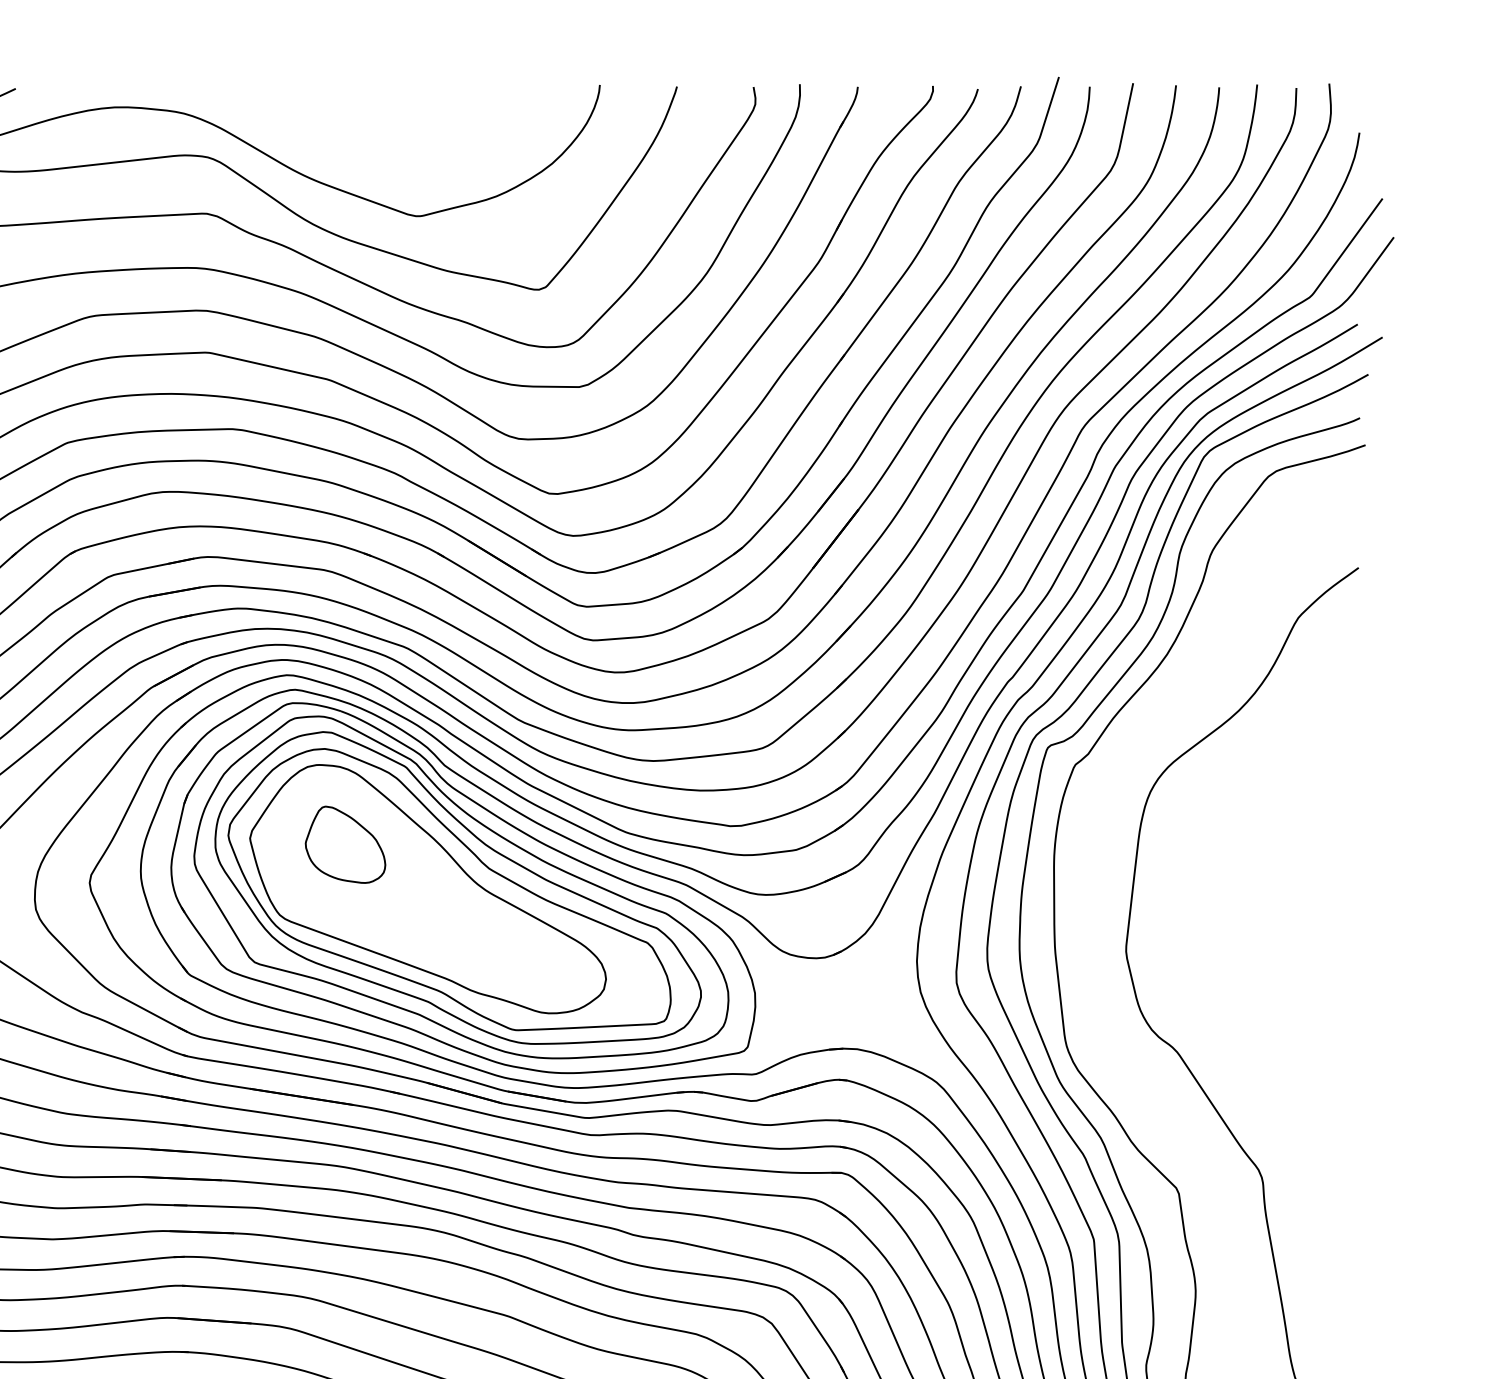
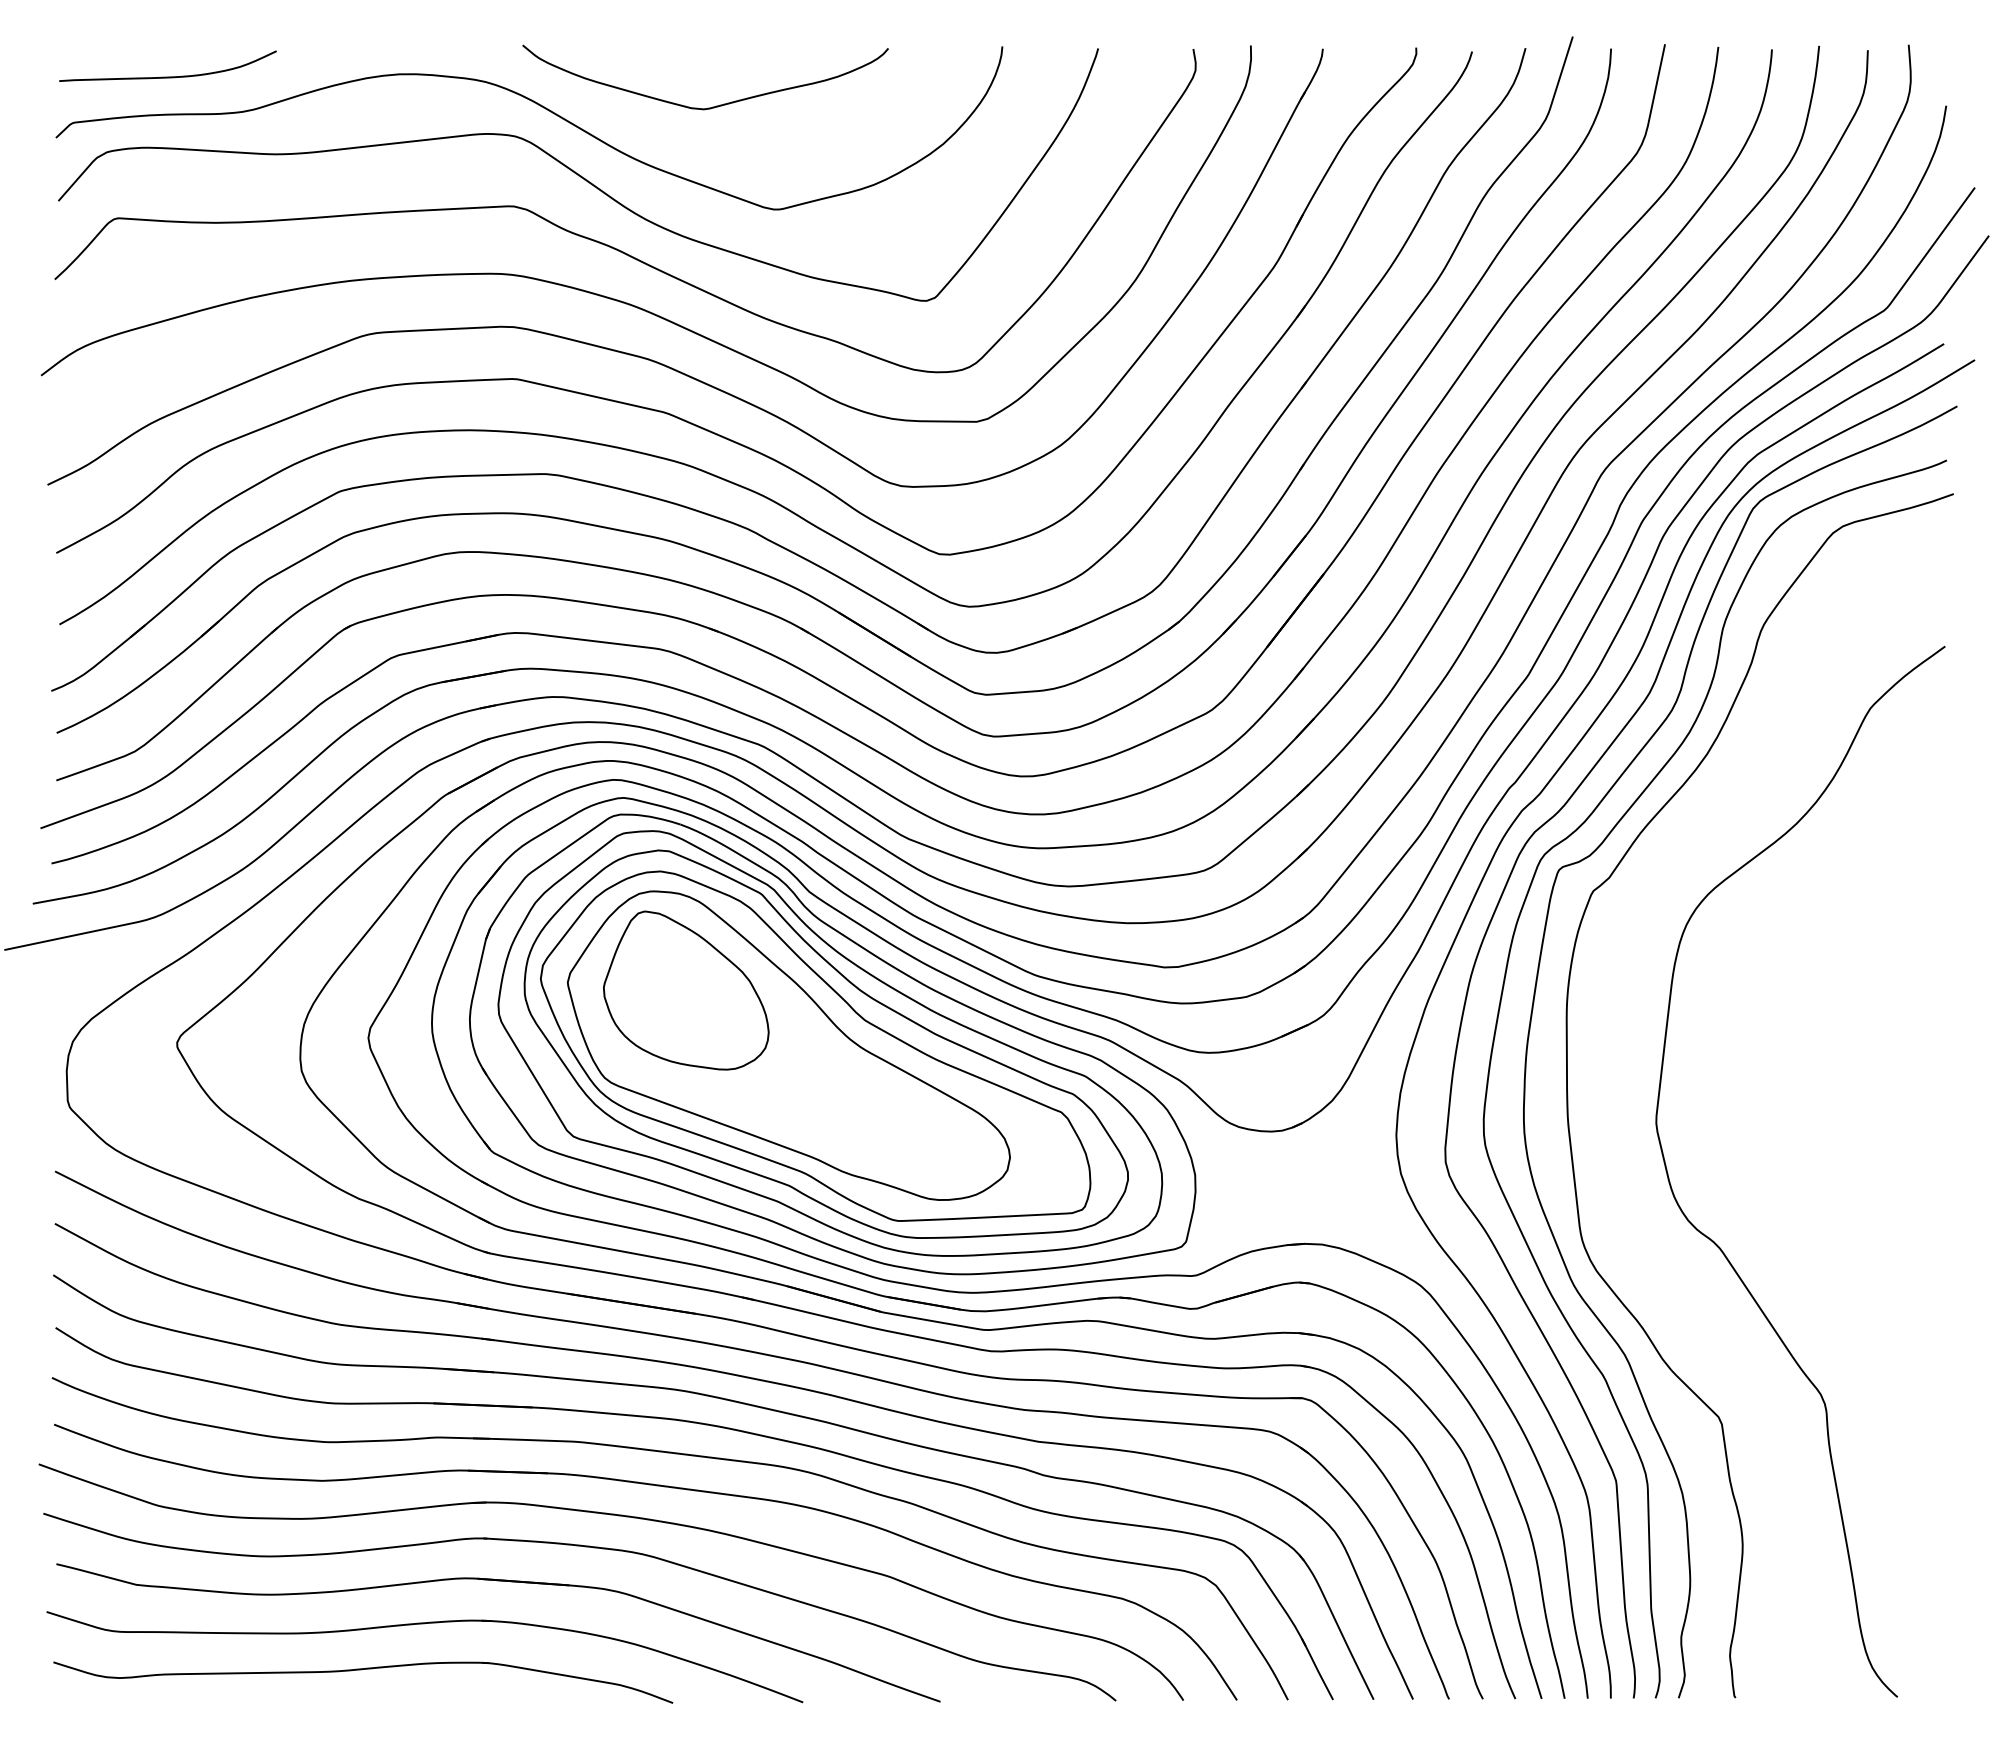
curve: (366, 133) -> (712, 106), added
part: (345, 844) -> (686, 990), size x1.67

